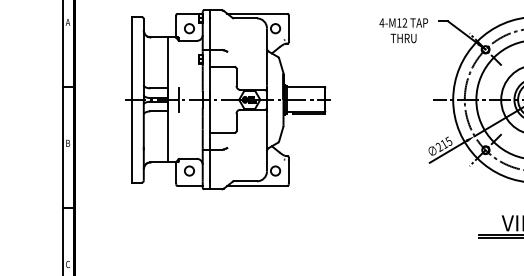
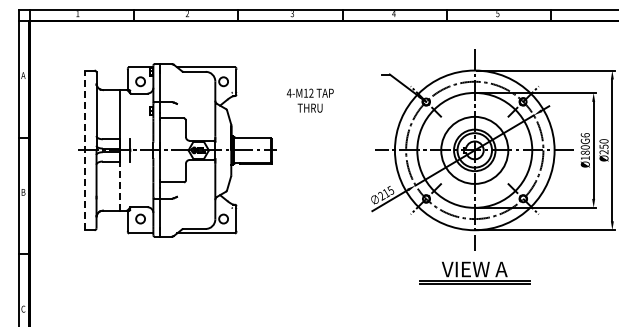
text: (402, 30) -> (309, 100), moved
line: (132, 99) -> (85, 150), solid -> dashed
line: (168, 136) -> (120, 185), solid -> dashed

